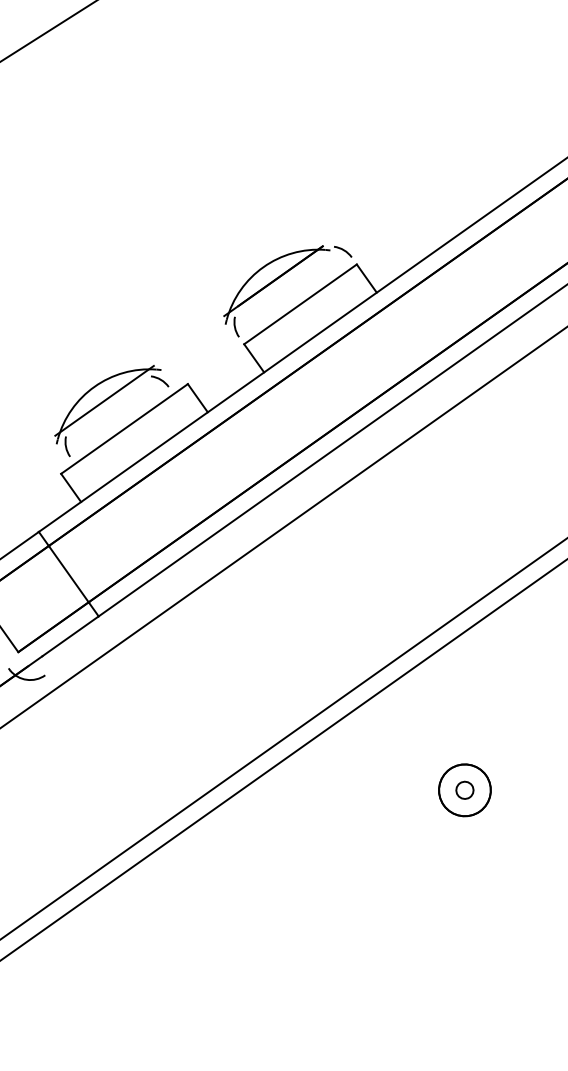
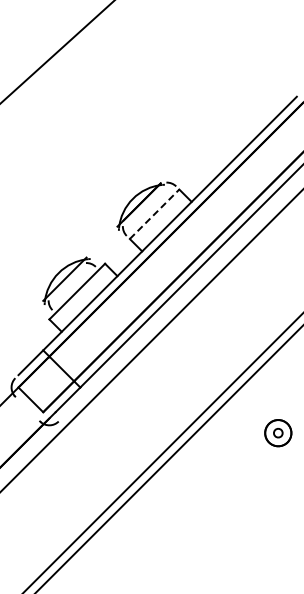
line: (300, 304) -> (154, 214), solid -> dashed
part: (465, 791) -> (278, 433), moved

